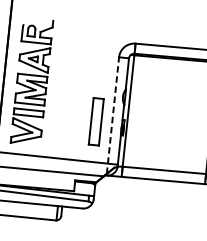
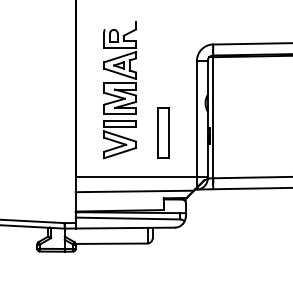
part: (32, 82) -> (120, 90), moved
line: (112, 114) -> (196, 123), dashed -> solid
part: (96, 121) -> (163, 132), moved

